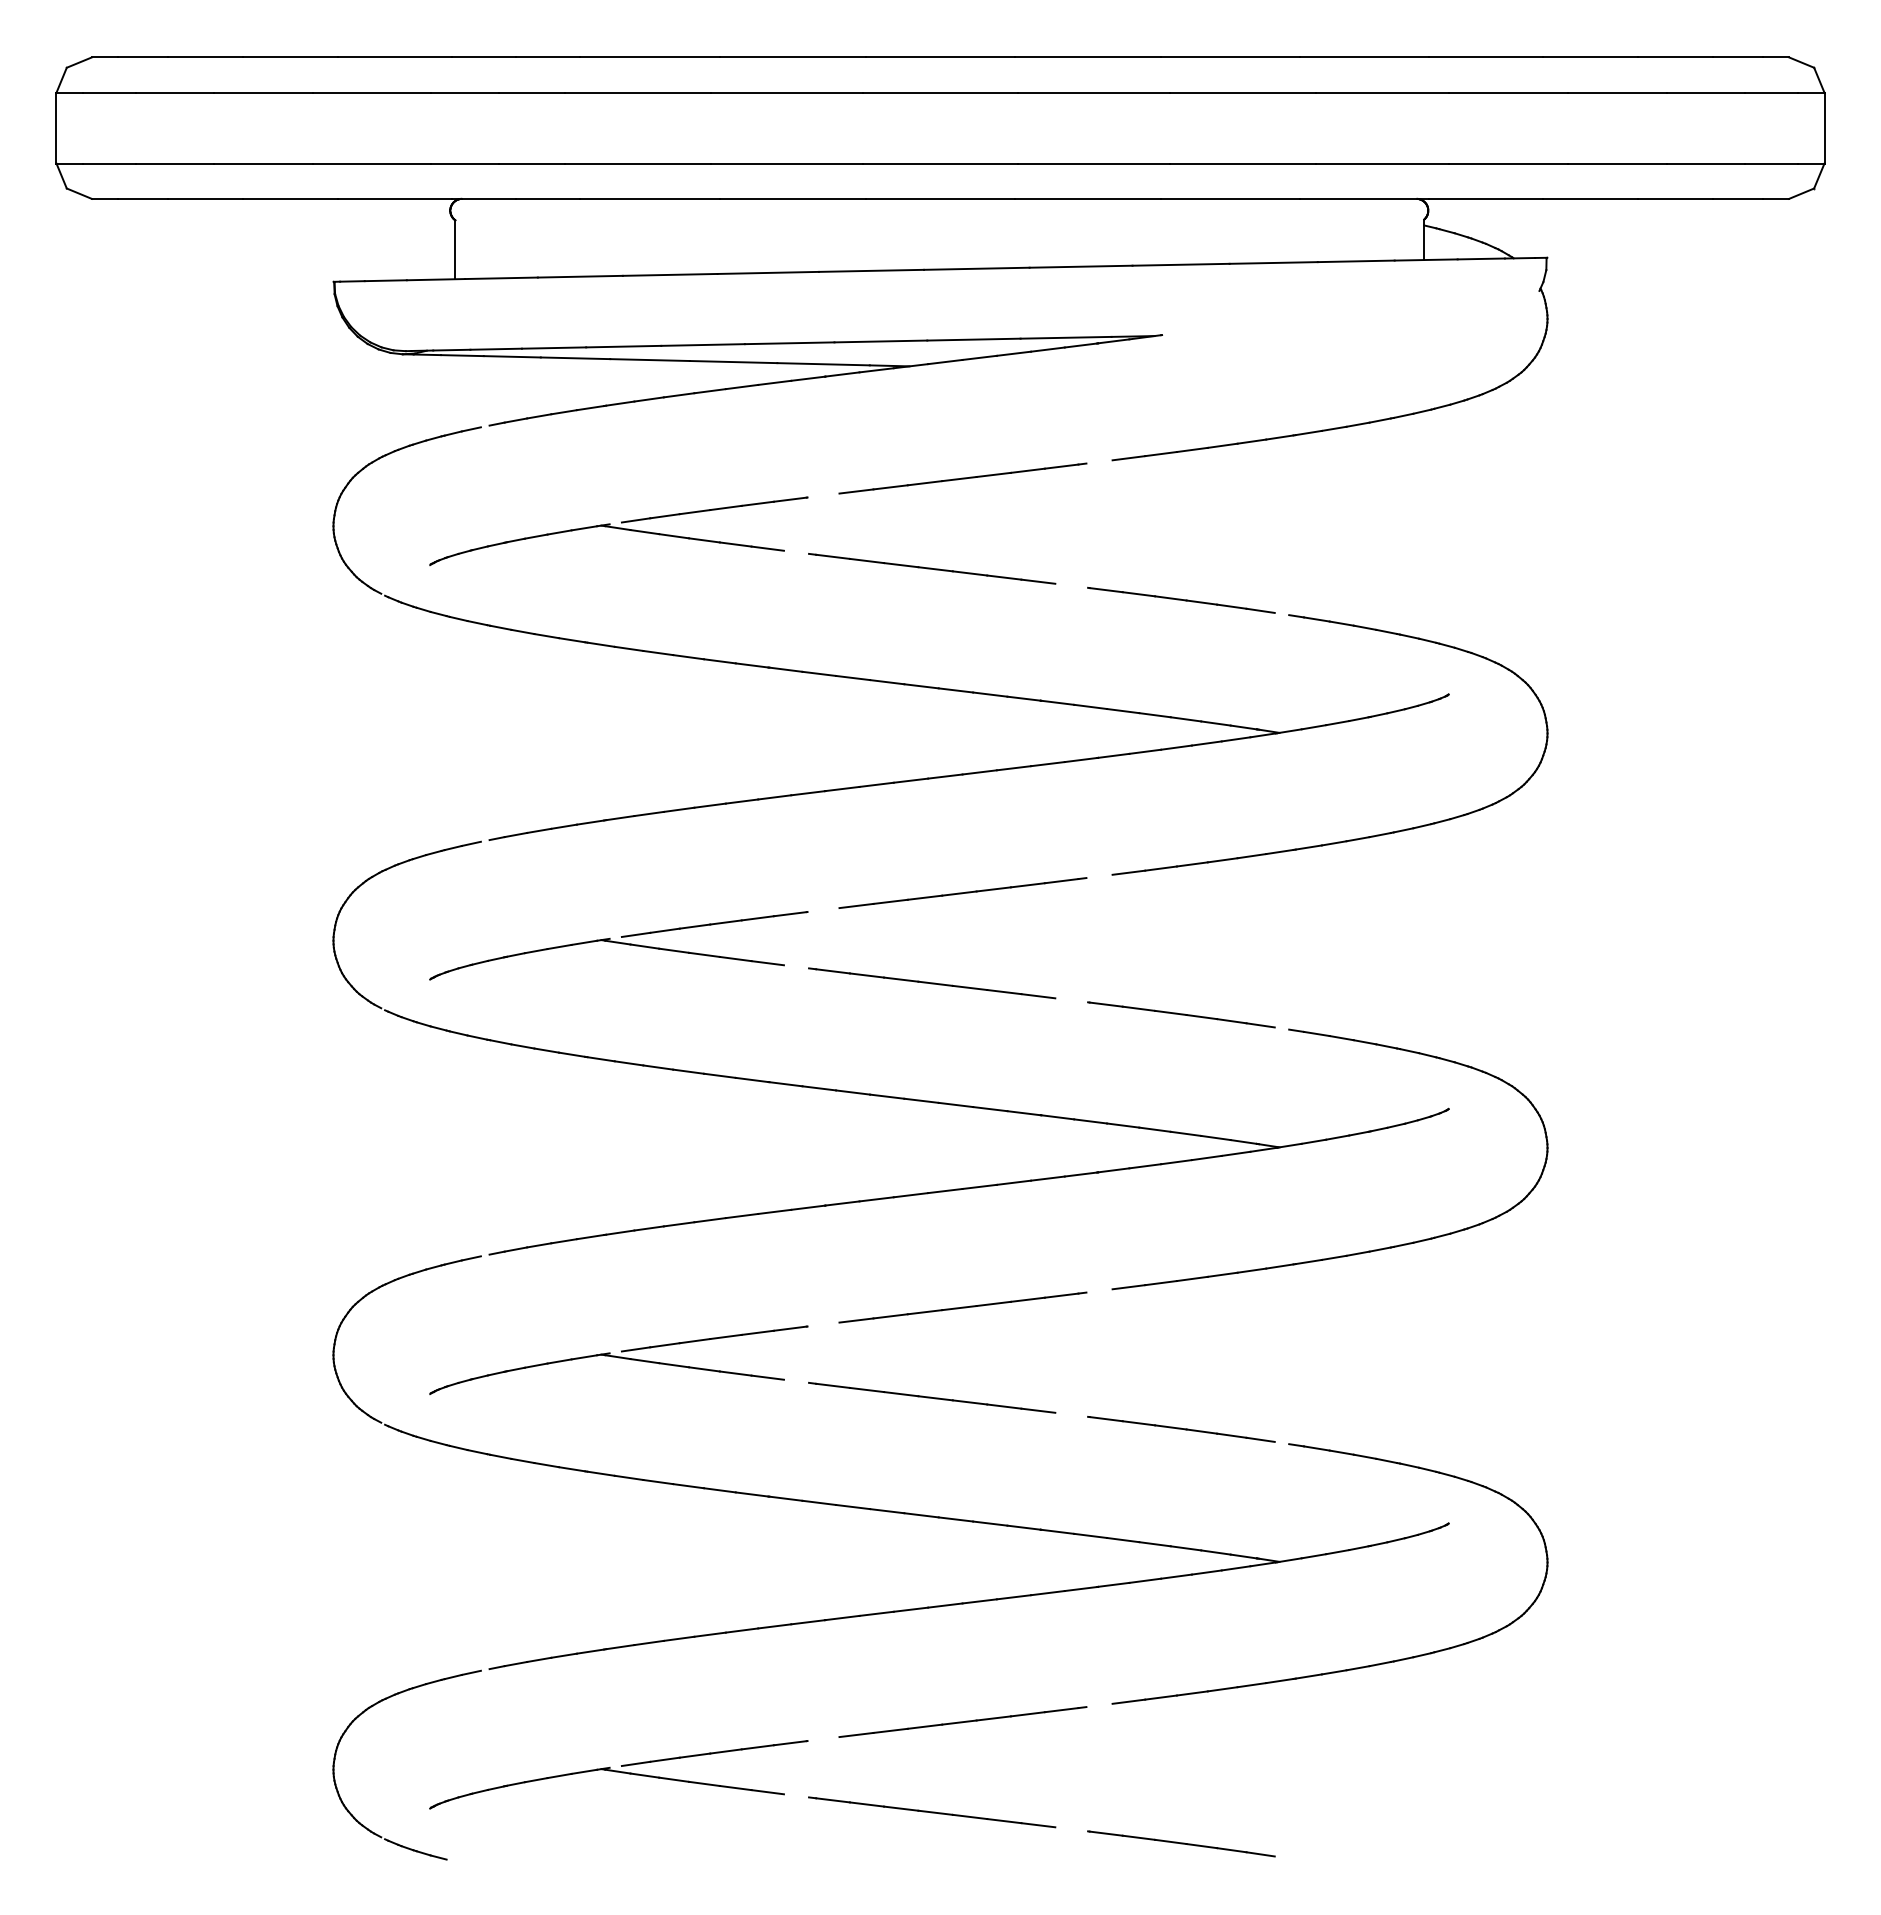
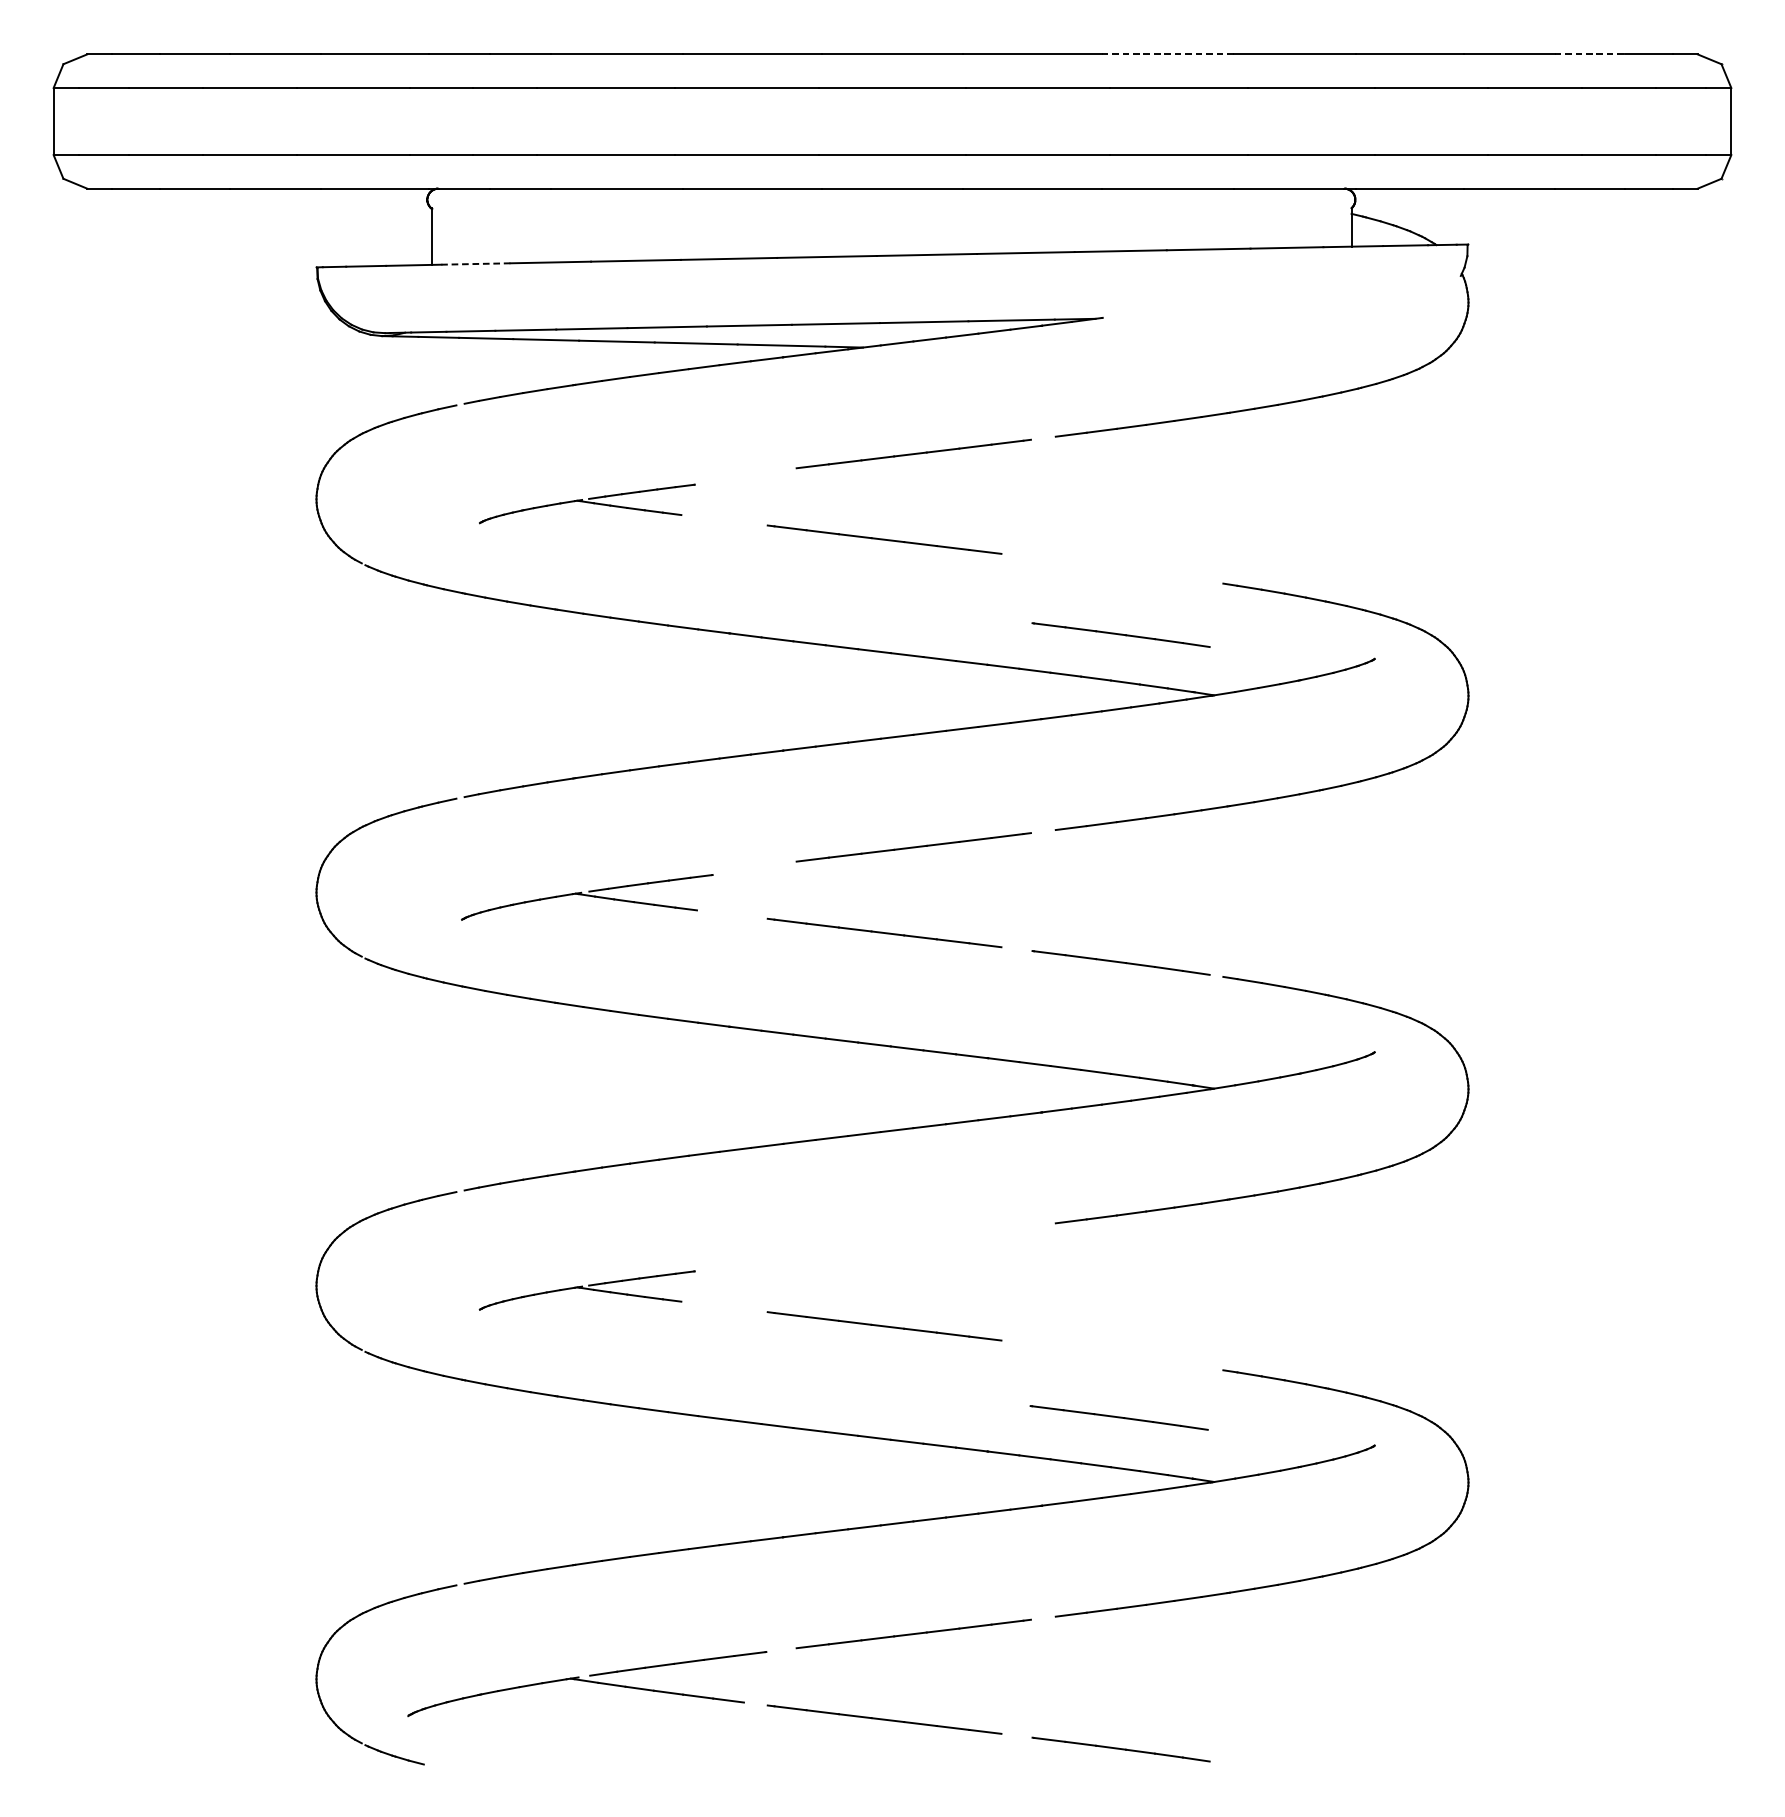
line: (1230, 57) -> (1167, 54), solid -> dashed
line: (1675, 57) -> (1589, 54), solid -> dashed
line: (501, 278) -> (475, 264), solid -> dashed
part: (618, 530) -> (586, 503), size x0.6
line: (1181, 599) -> (1121, 634), moved
part: (618, 945) -> (586, 897), size x0.7
line: (962, 1307) -> (913, 1240), removed
part: (618, 1359) -> (586, 1289), size x0.6
line: (1181, 1429) -> (1119, 1418), moved

